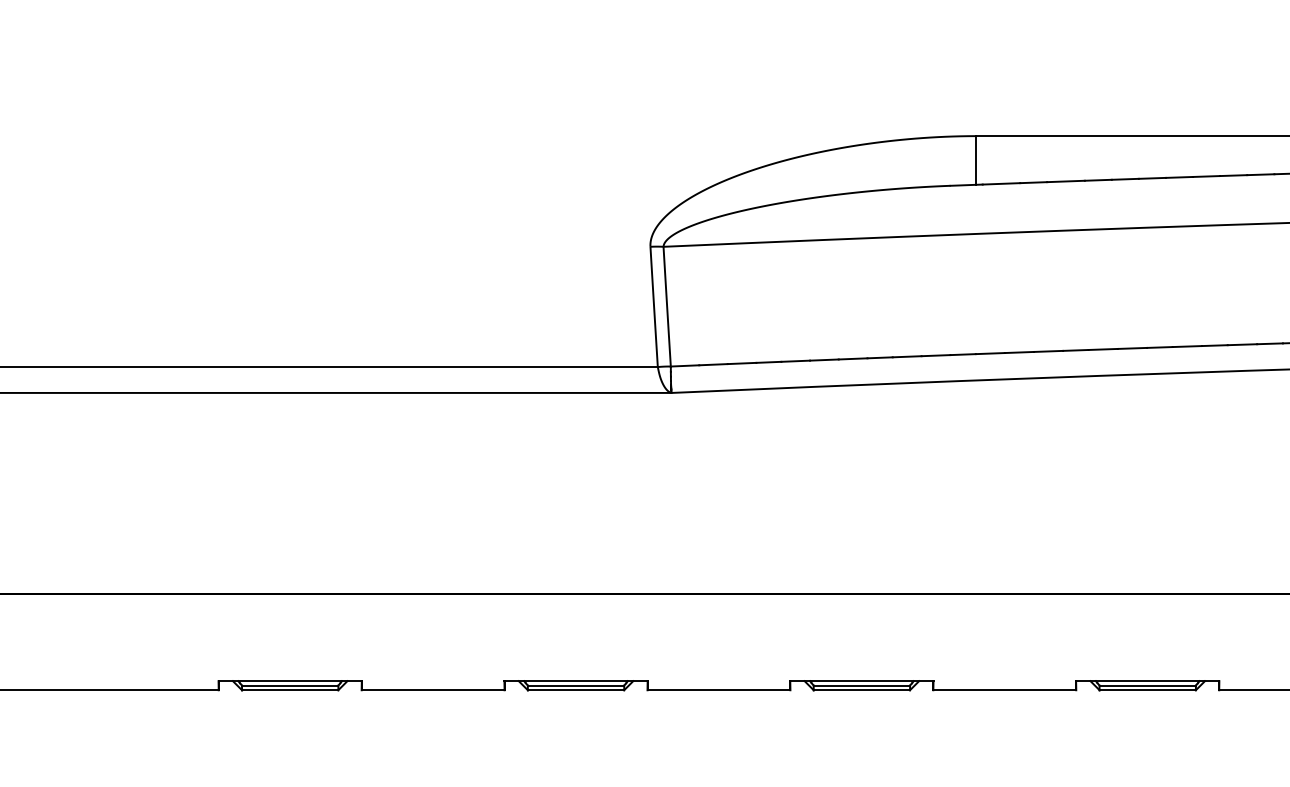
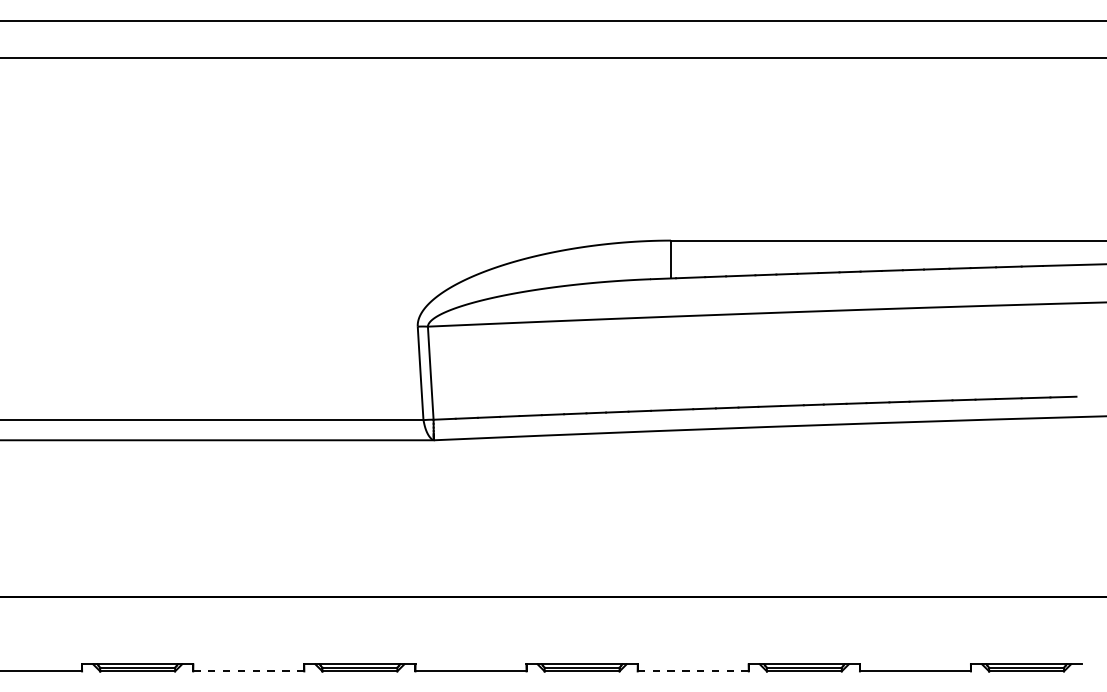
line: (432, 690) -> (248, 671), solid -> dashed
line: (1005, 690) -> (693, 671), solid -> dashed

